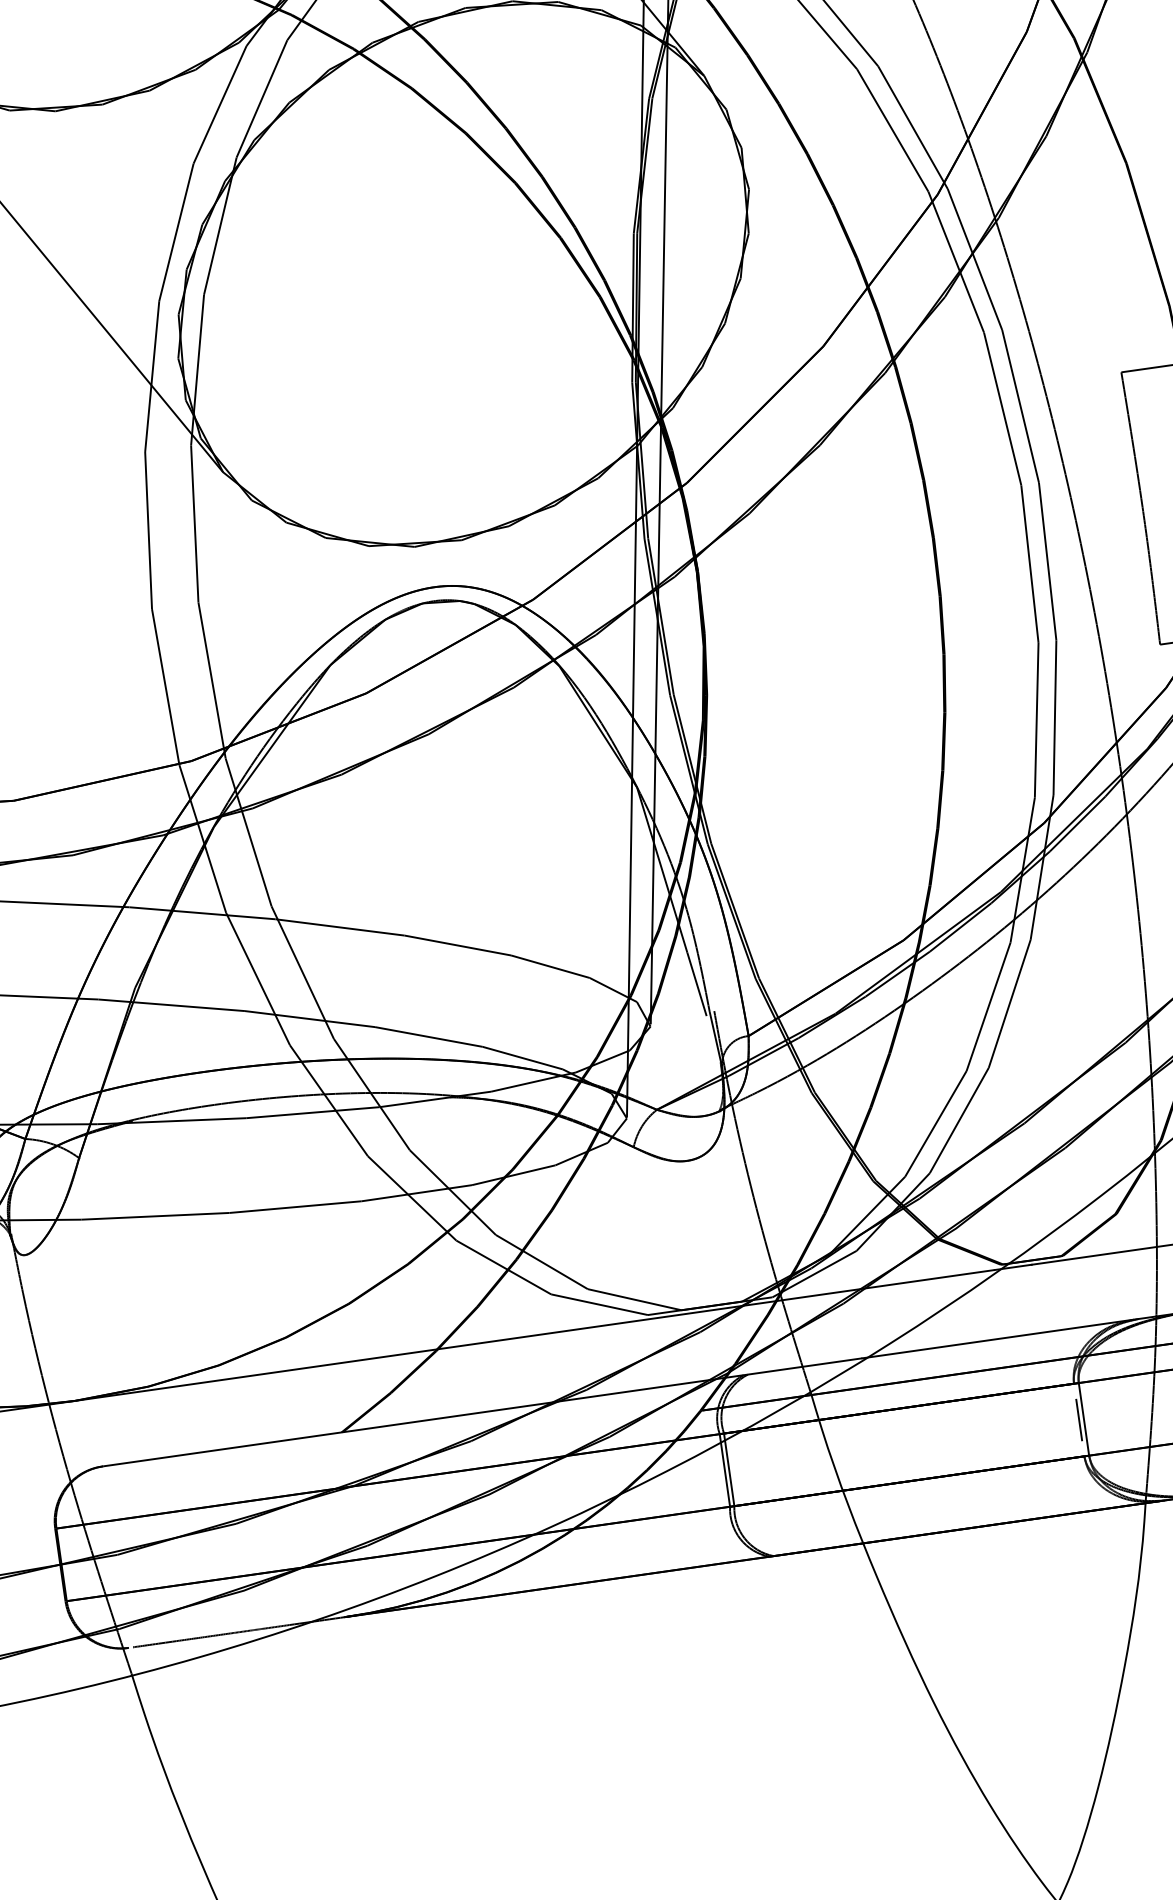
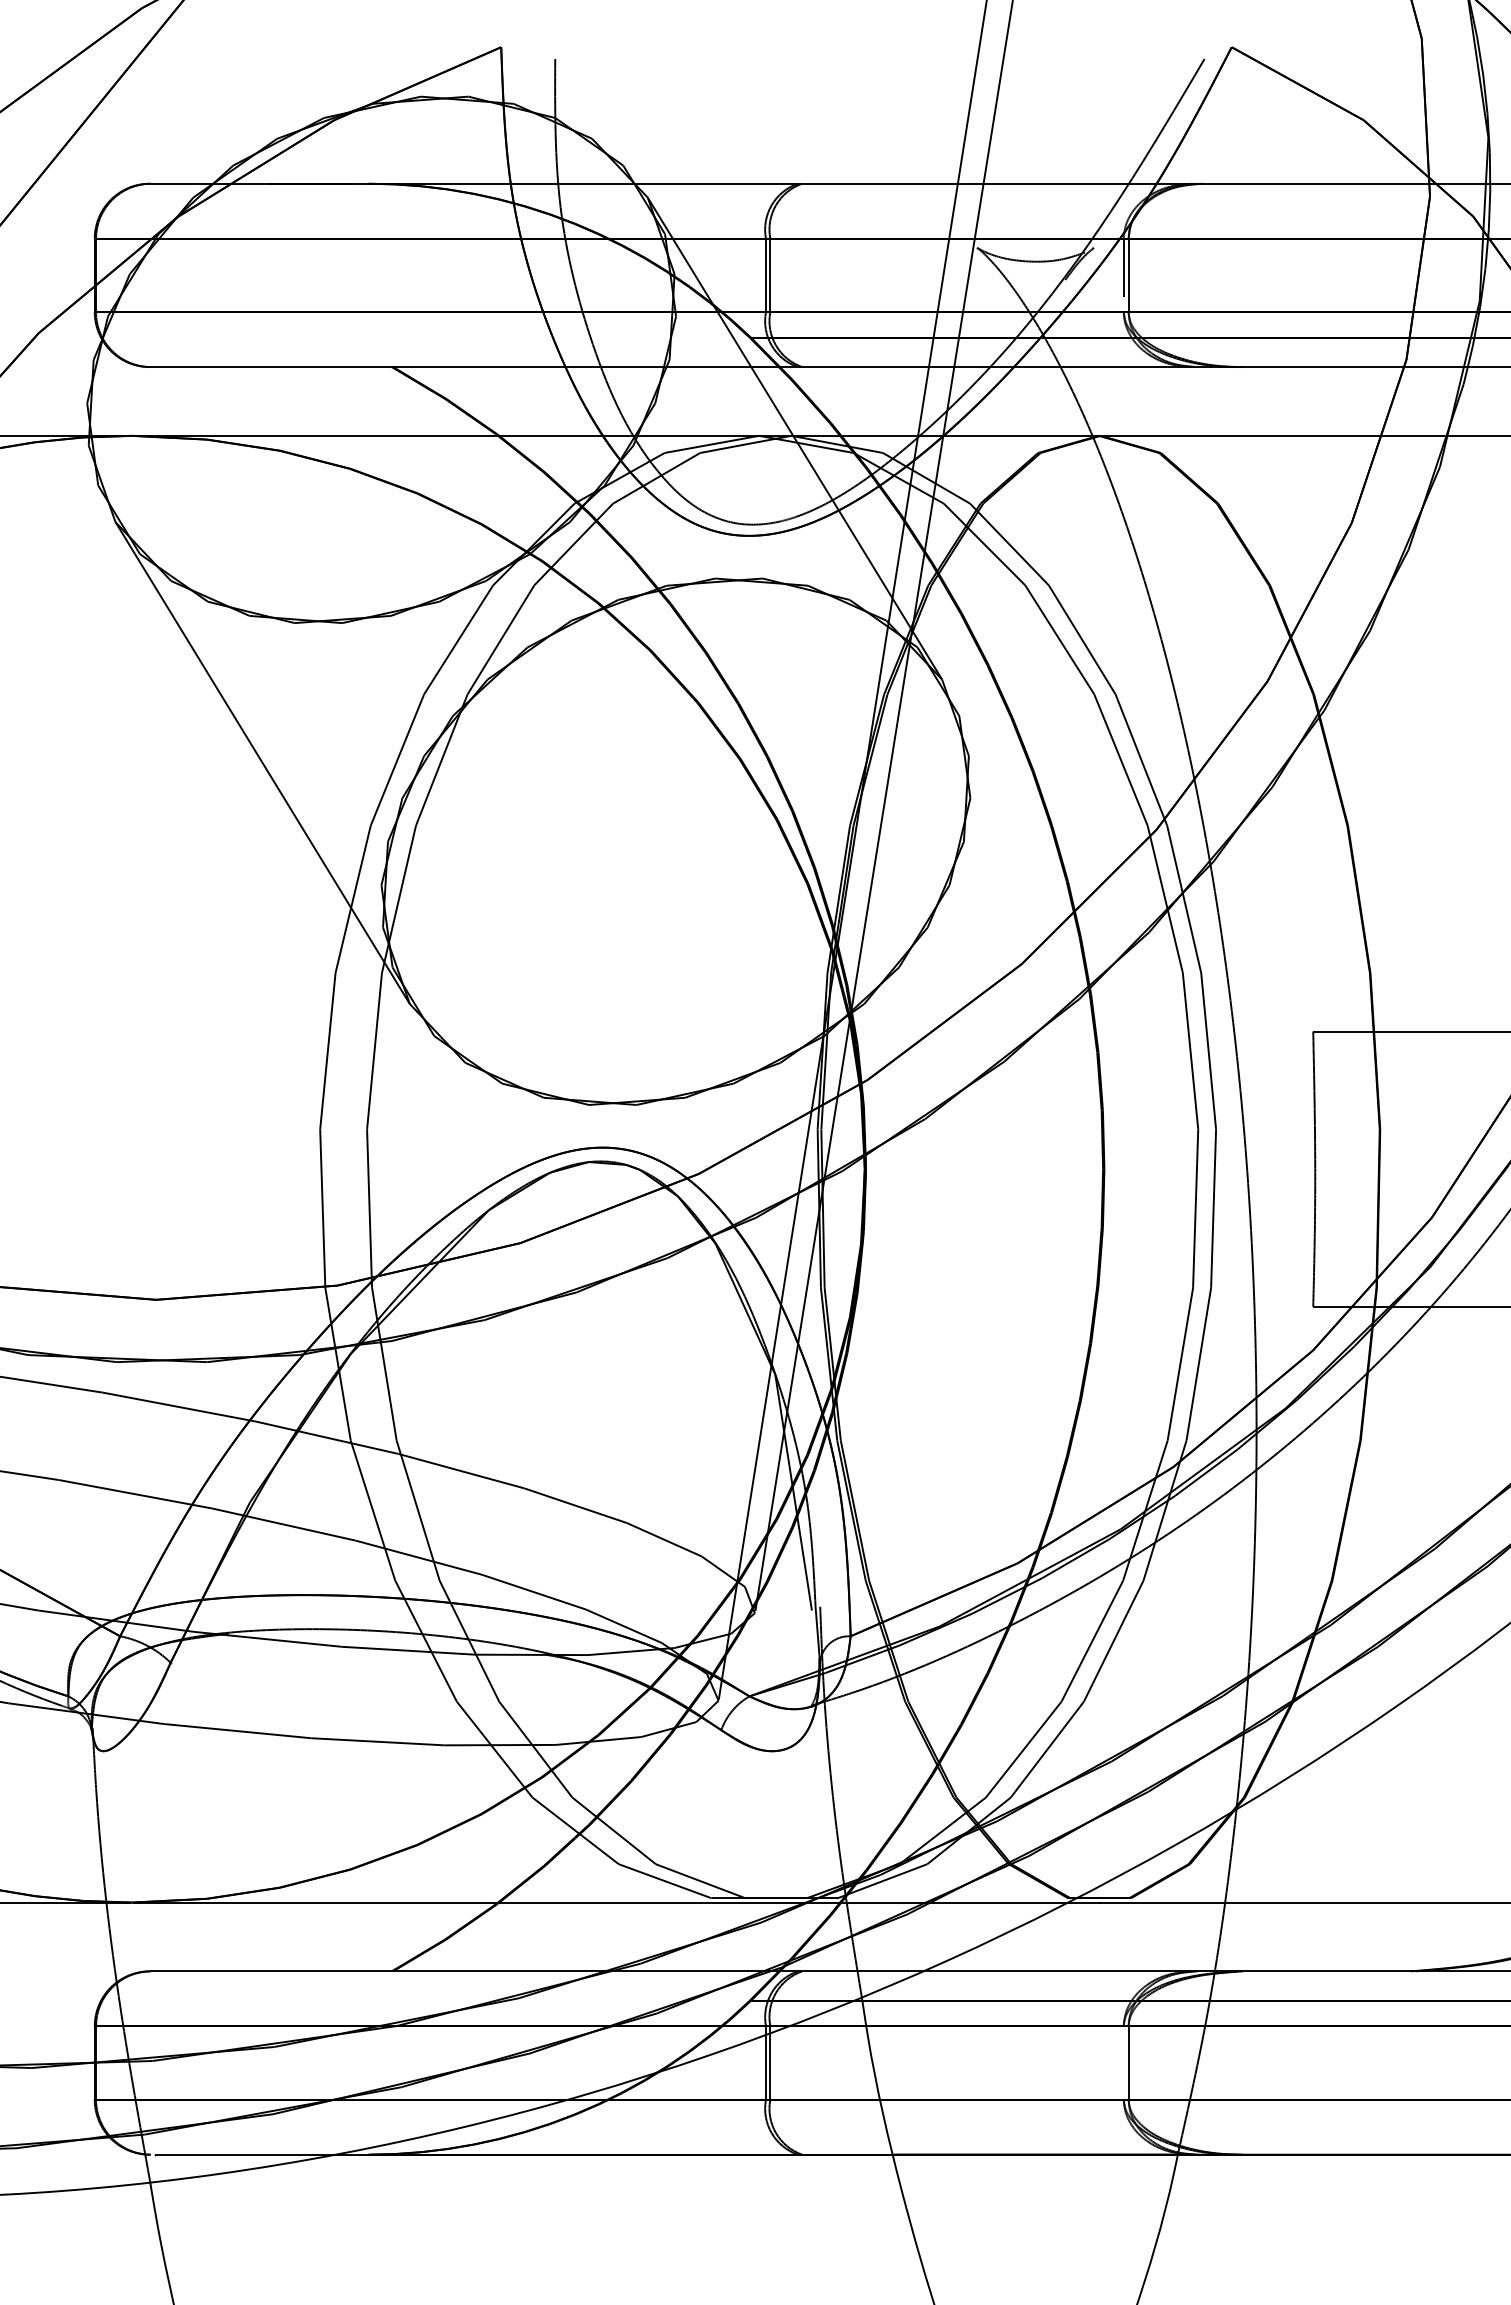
line: (1078, 1419) -> (1123, 2062), removed

